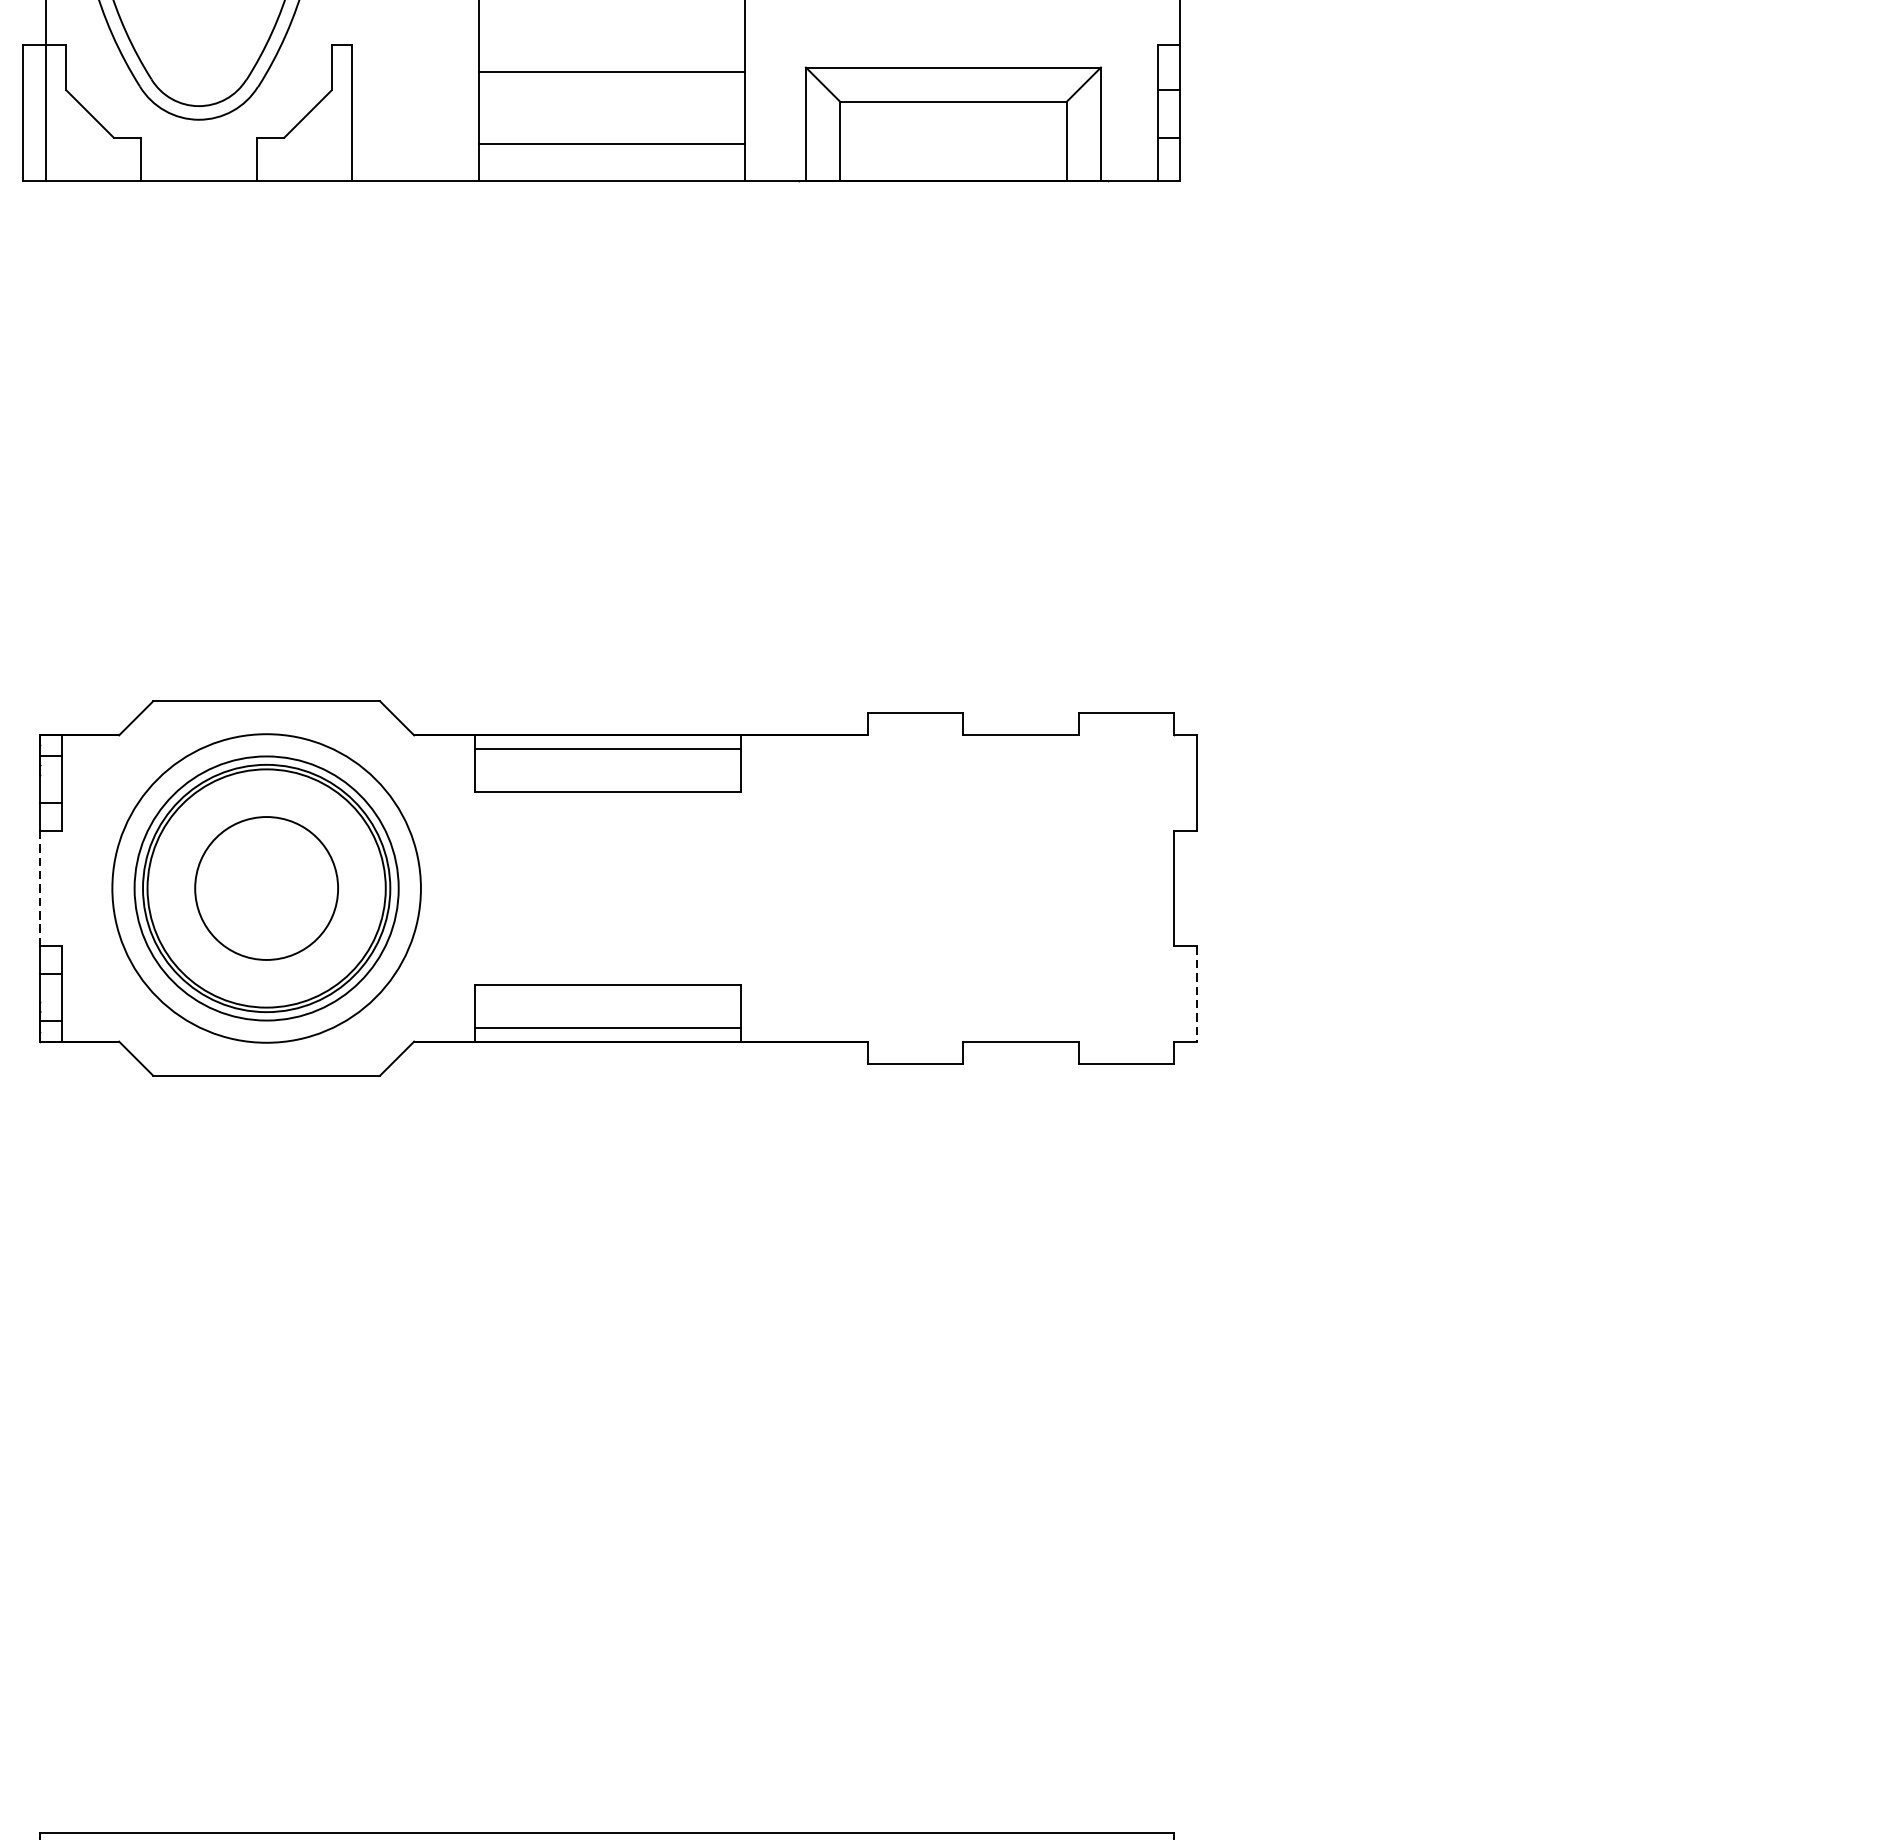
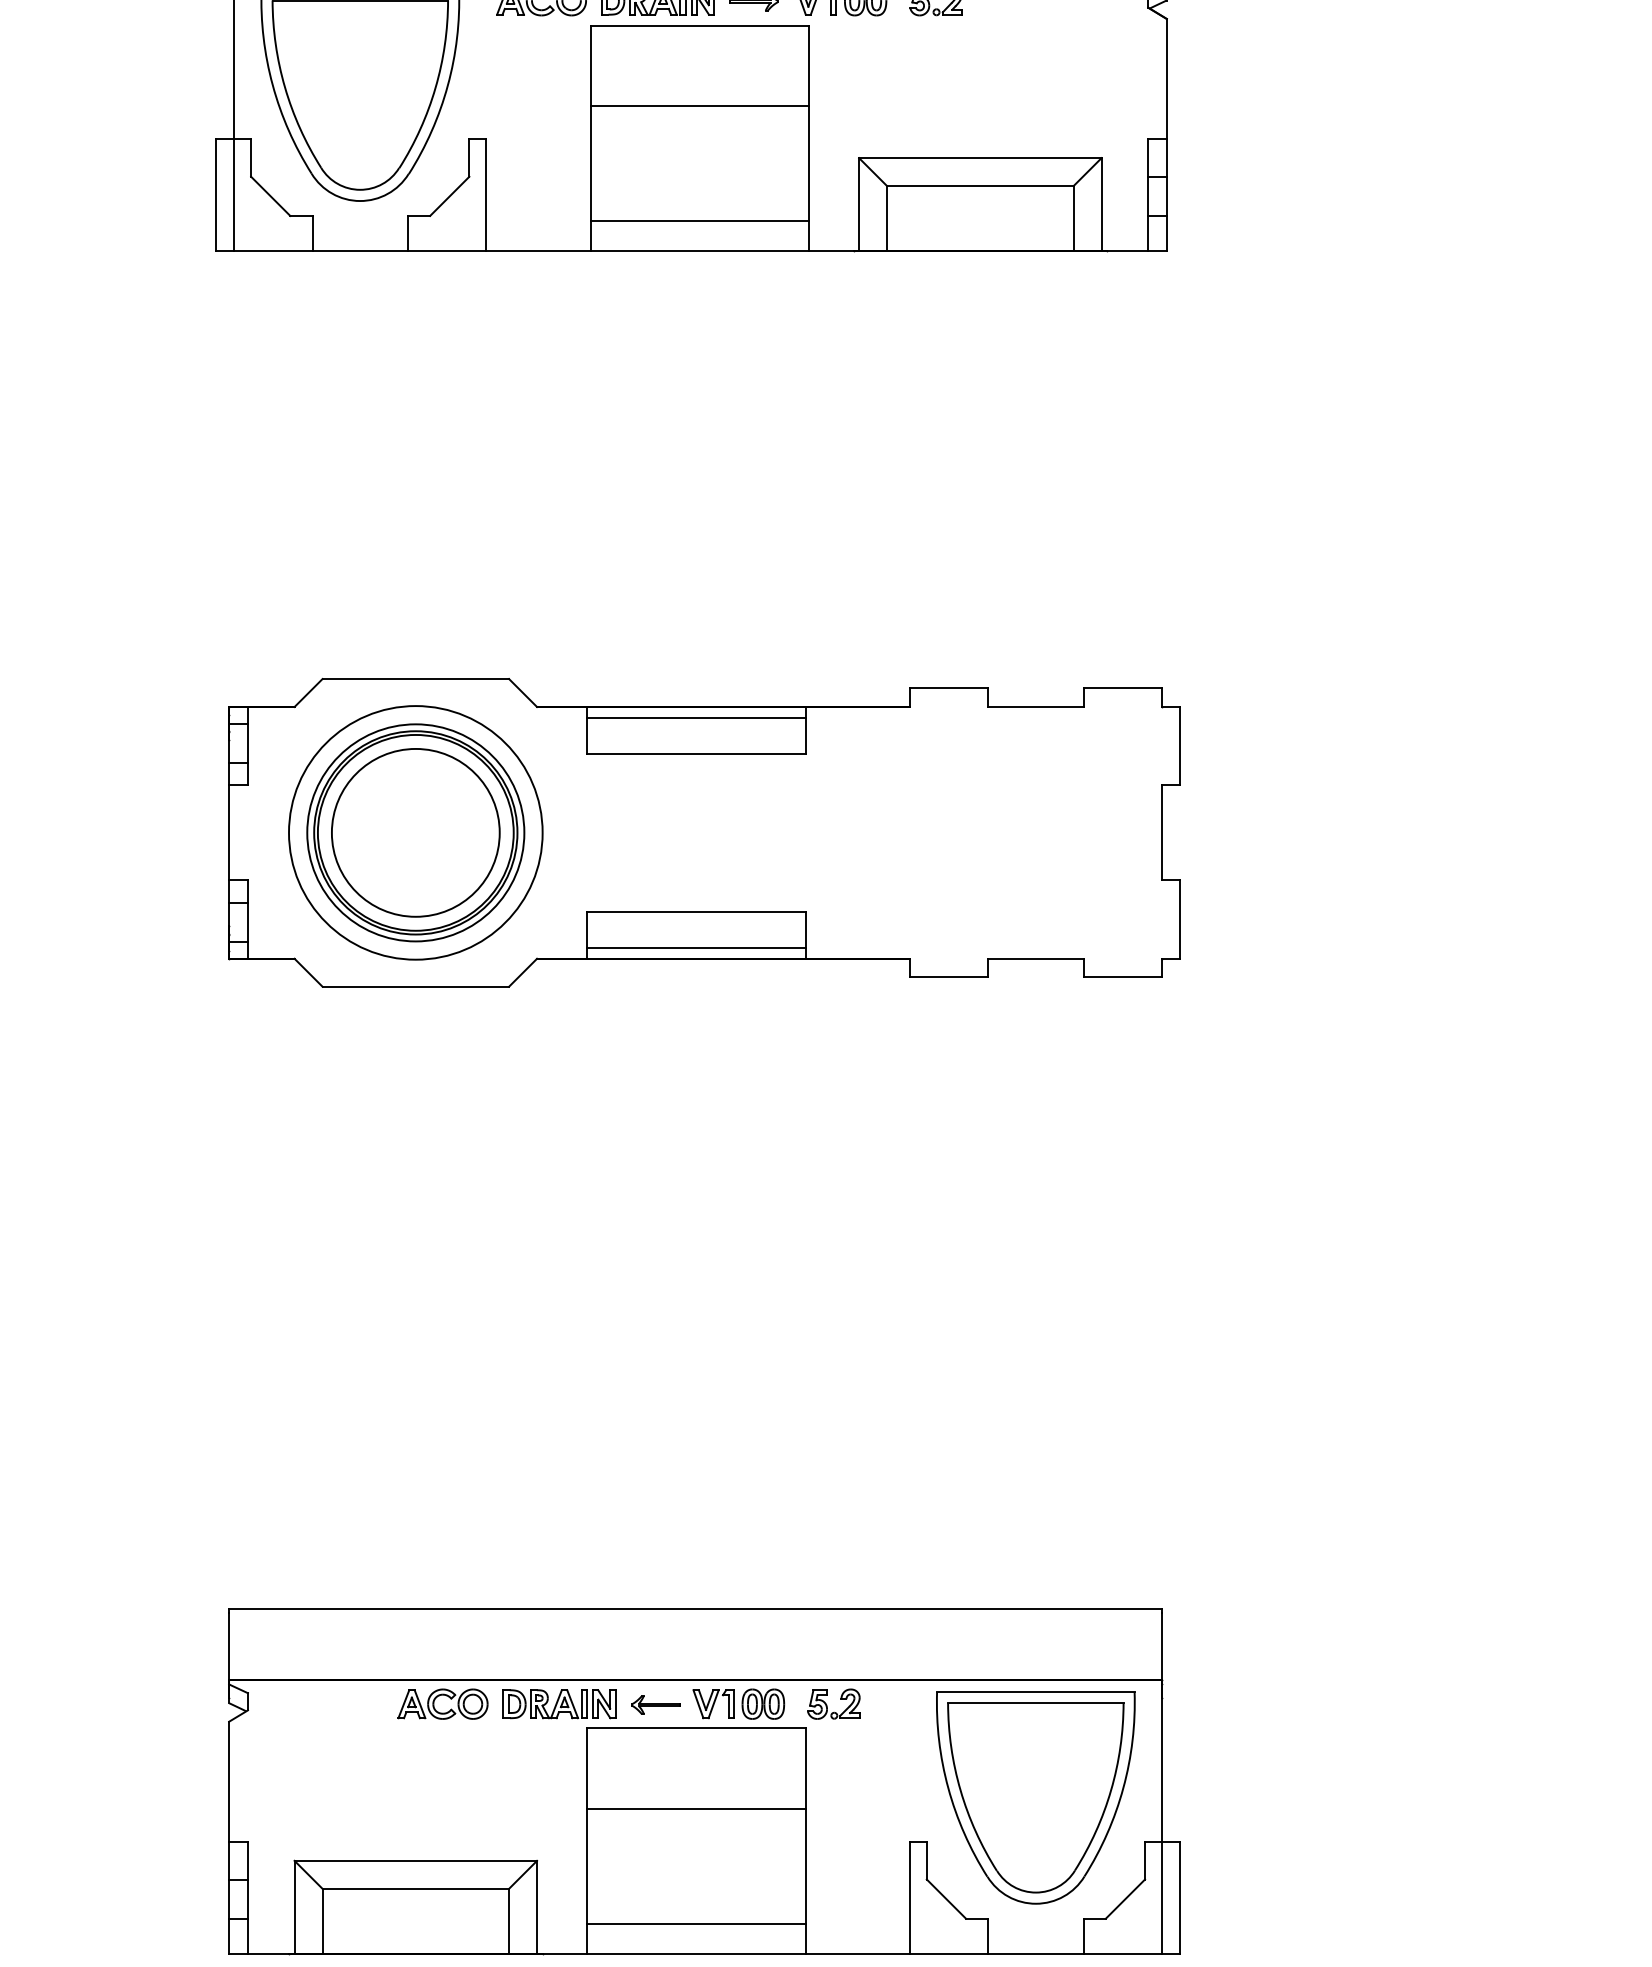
line: (611, 71) -> (699, 106), moved
line: (39, 888) -> (229, 832), dashed -> solid
circle: (266, 888) -> (415, 832), size x1.43
line: (1196, 995) -> (1180, 920), dashed -> solid

